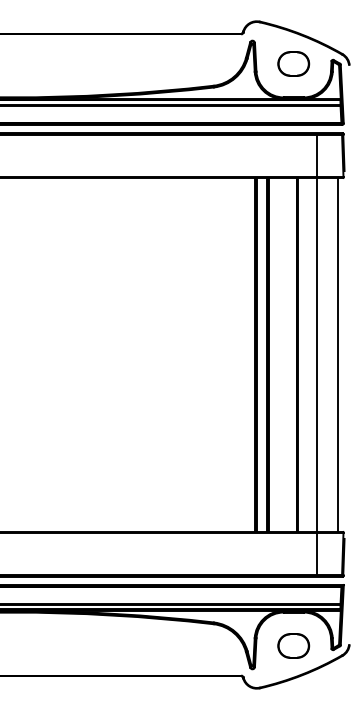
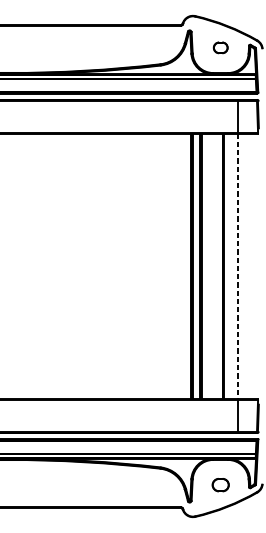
part: (293, 63) -> (220, 47), size x0.6
line: (316, 354) -> (237, 266), solid -> dashed
line: (337, 354) -> (253, 266), removed
part: (293, 645) -> (220, 484), size x0.7

